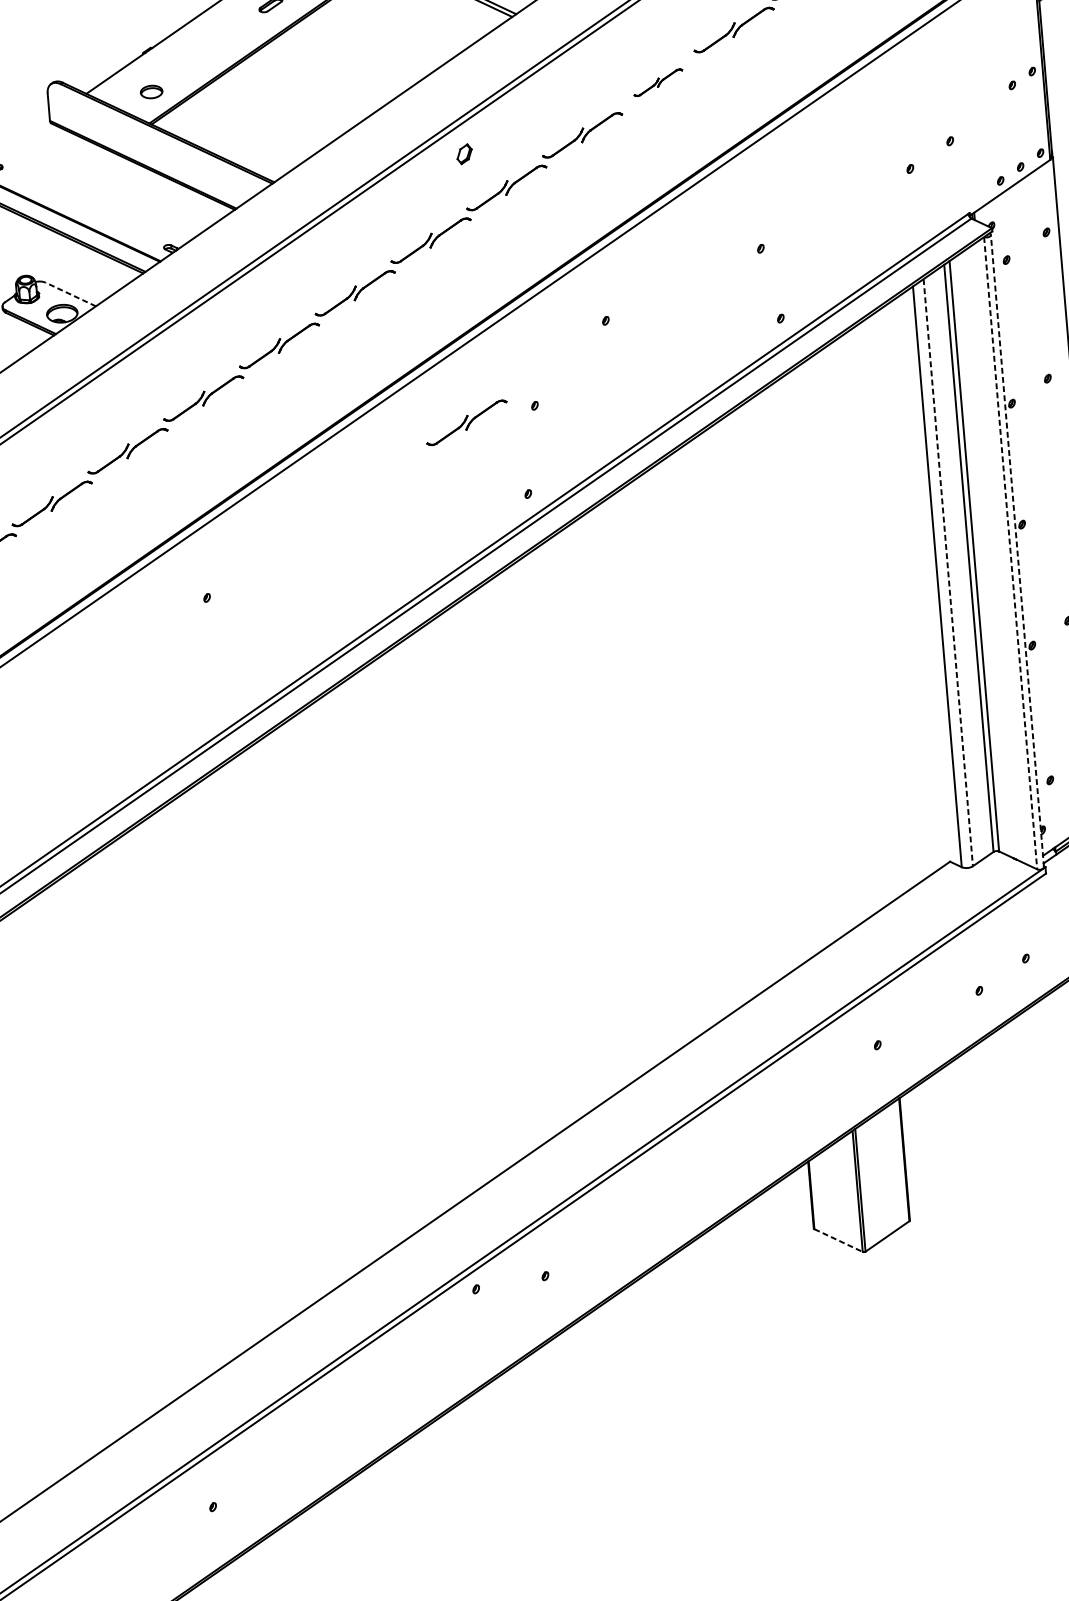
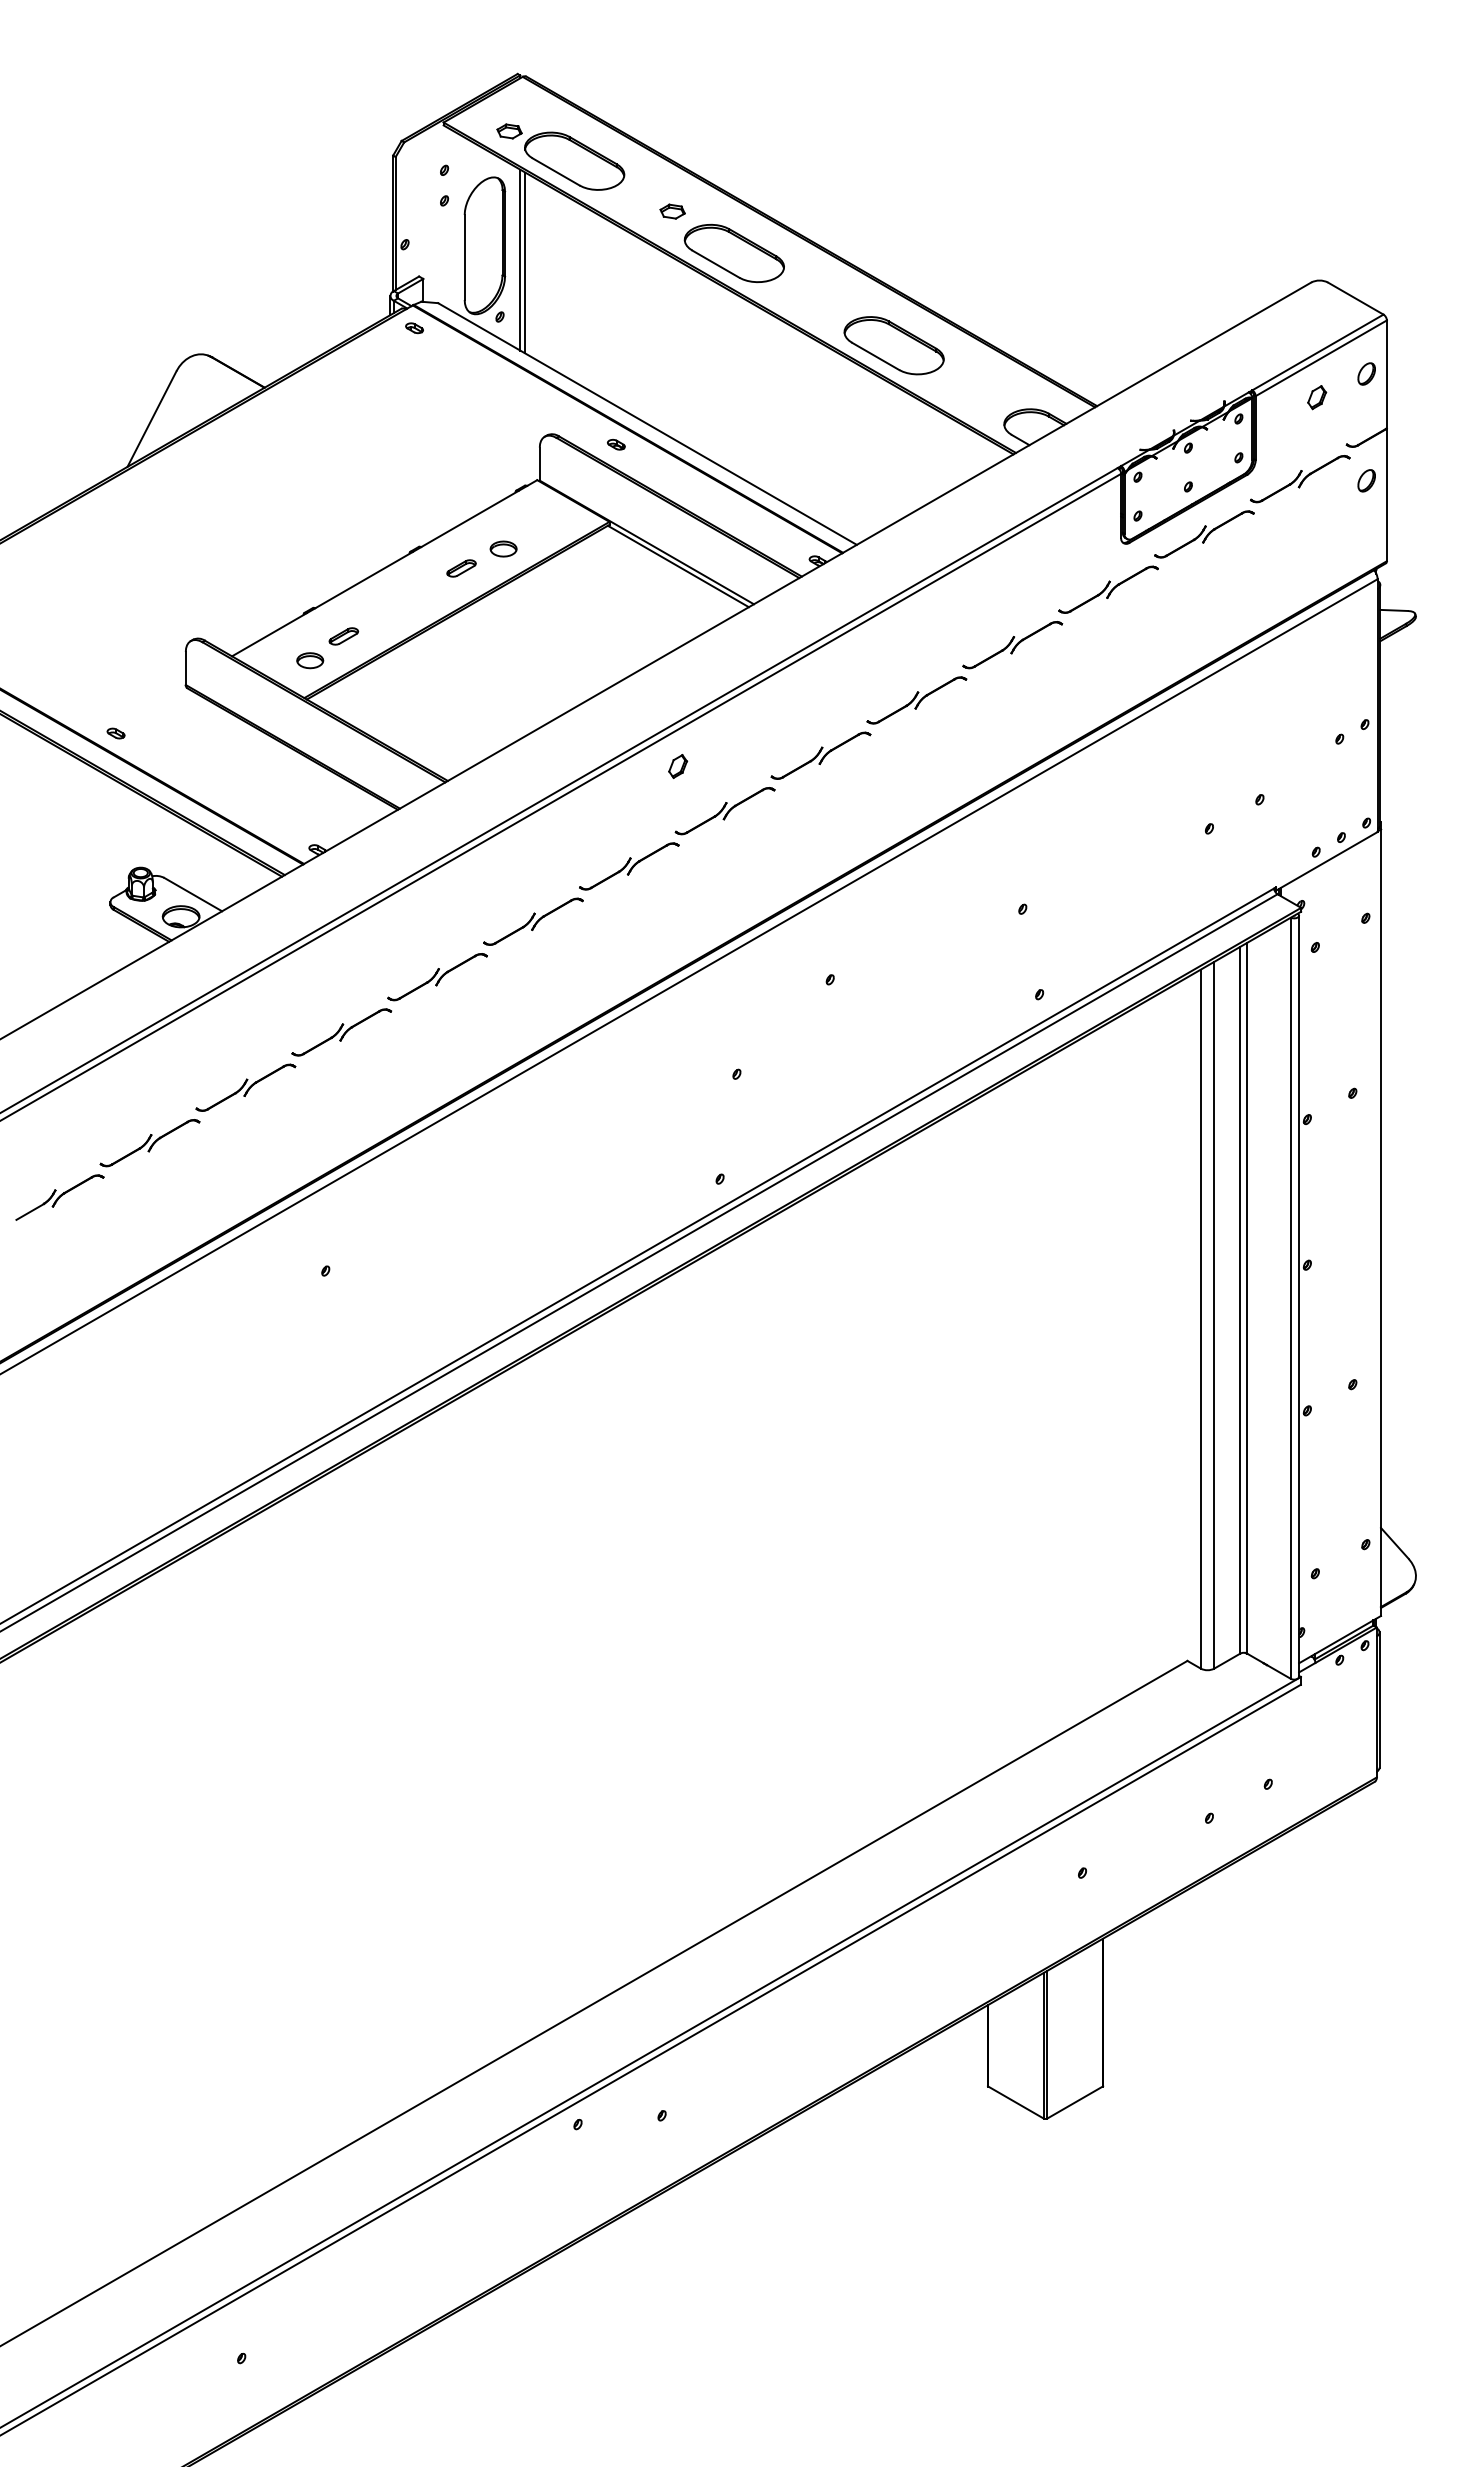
part: (177, 69) -> (343, 636), added
part: (658, 82) -> (916, 700), size x1.67
line: (70, 294) -> (192, 894), dashed -> solid
part: (466, 422) -> (653, 1087), removed
line: (1017, 551) -> (1299, 1296), dashed -> solid
line: (1010, 553) -> (1290, 1298), dashed -> solid
line: (948, 572) -> (1214, 1315), dashed -> solid
line: (838, 1240) -> (1016, 2102), dashed -> solid

